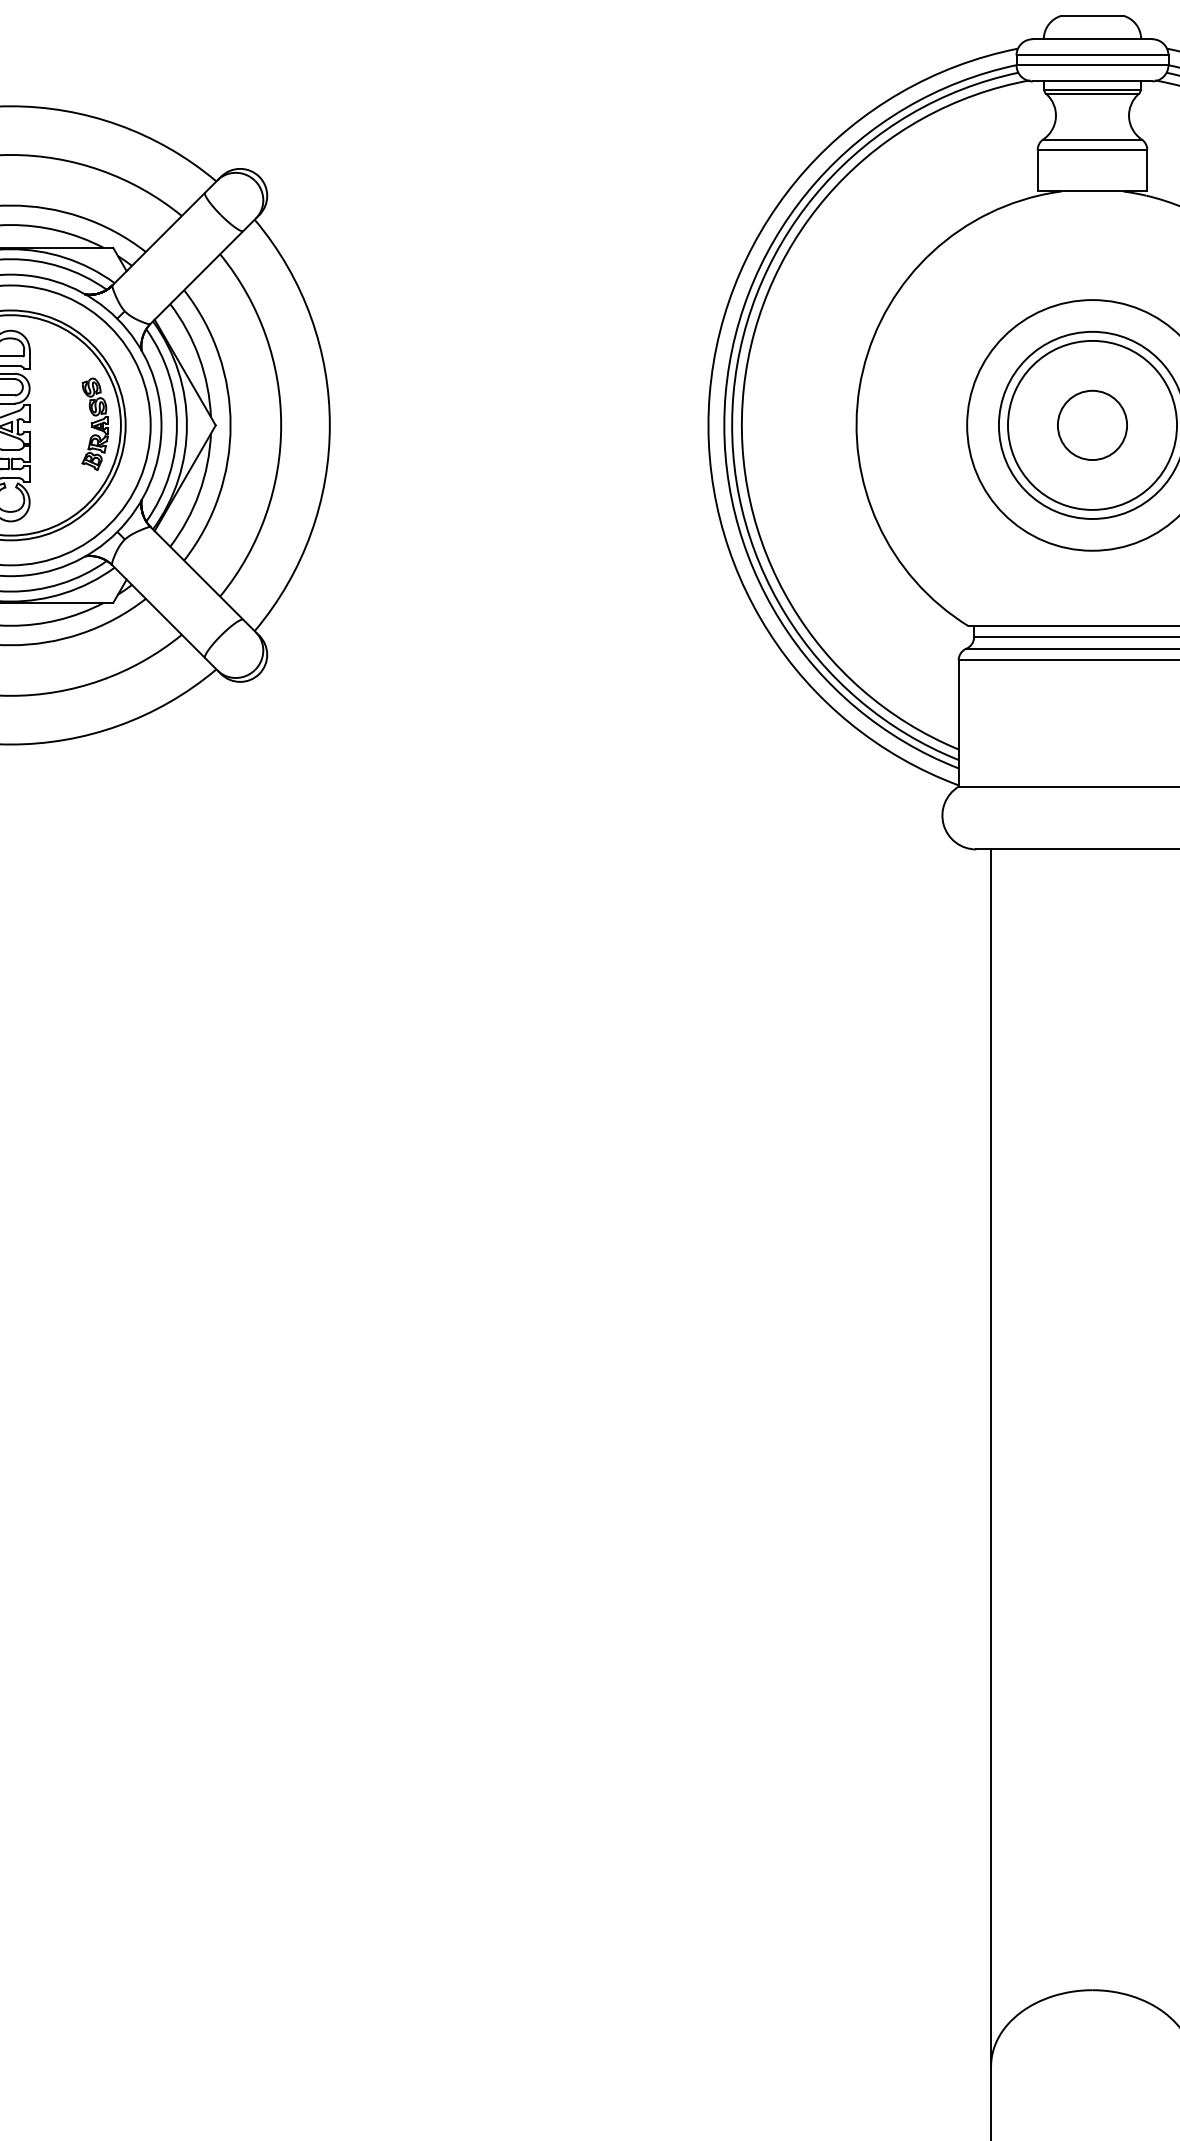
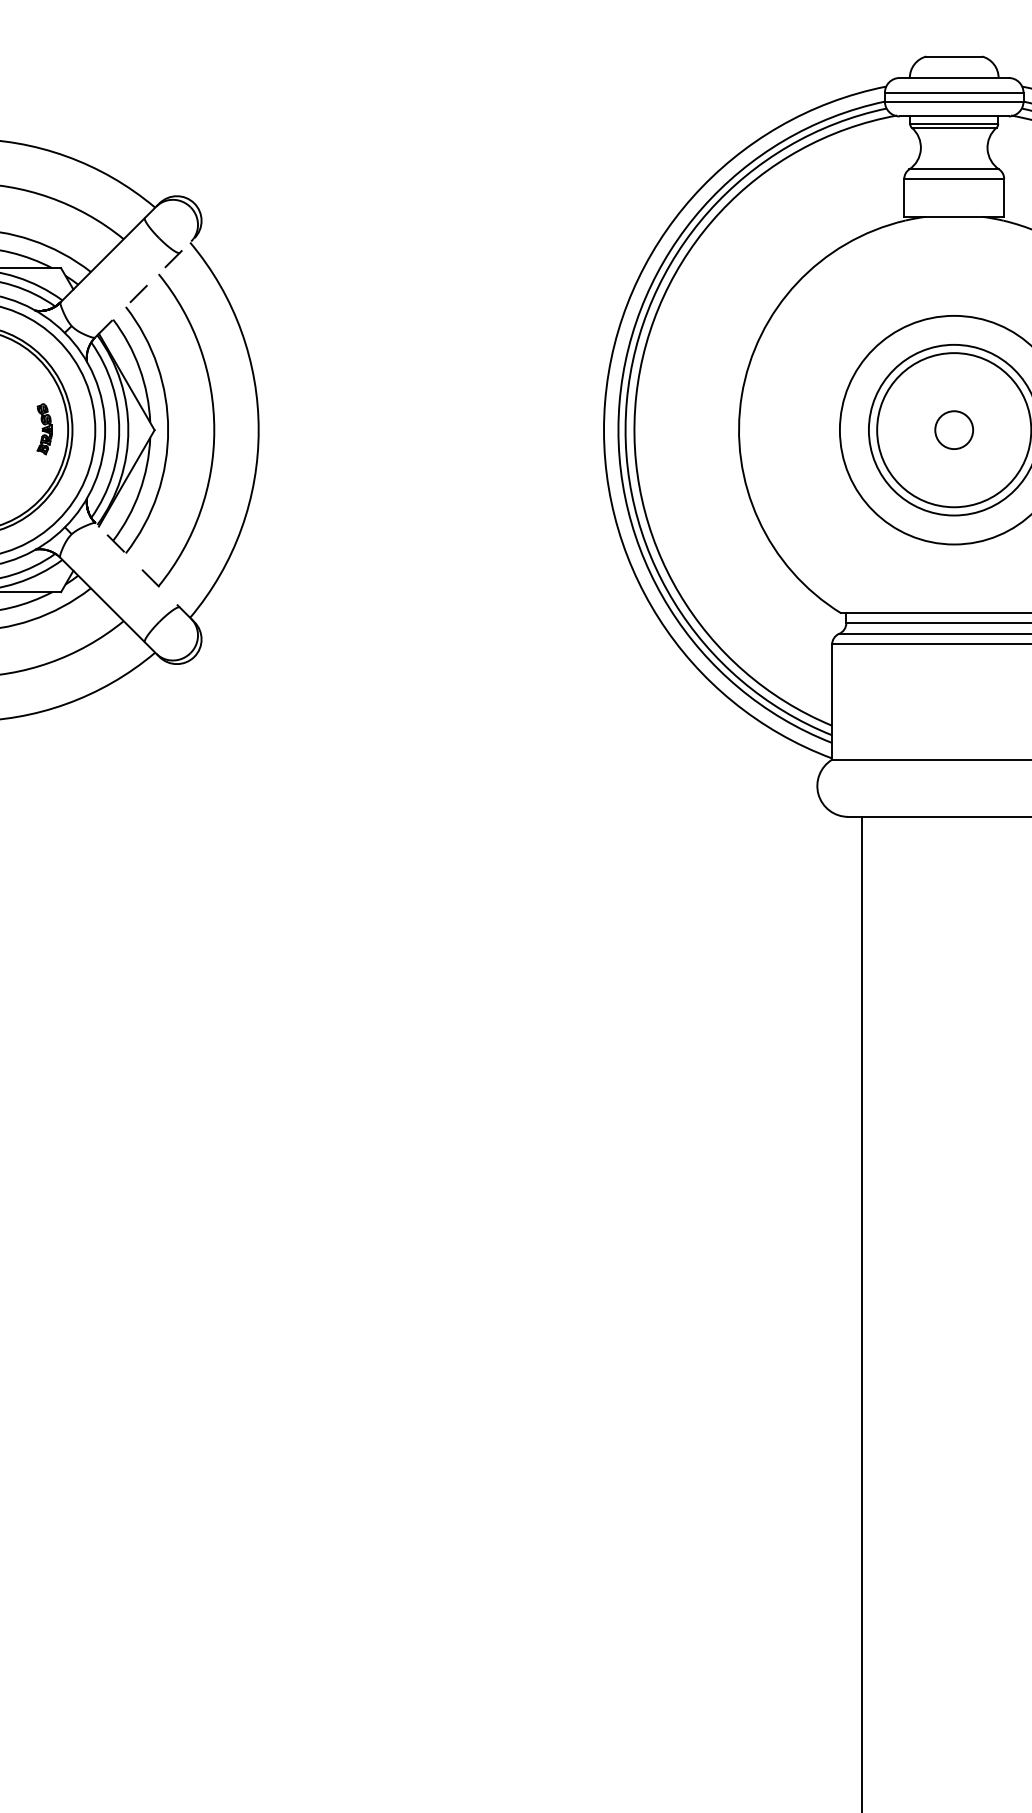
line: (204, 269) -> (144, 287), solid -> dashed
part: (94, 424) -> (44, 429), size x0.6
circle: (1092, 425) -> (954, 430), size x0.6
line: (204, 581) -> (144, 572), solid -> dashed

